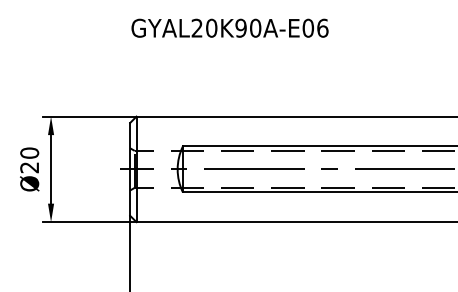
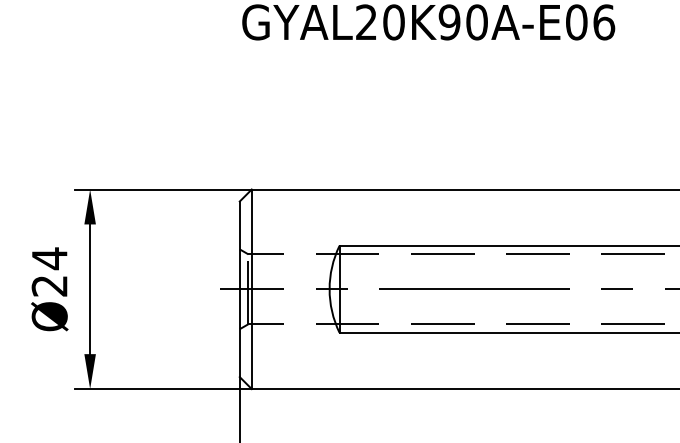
text: (29, 153) -> (49, 259), Ø20 -> Ø24

